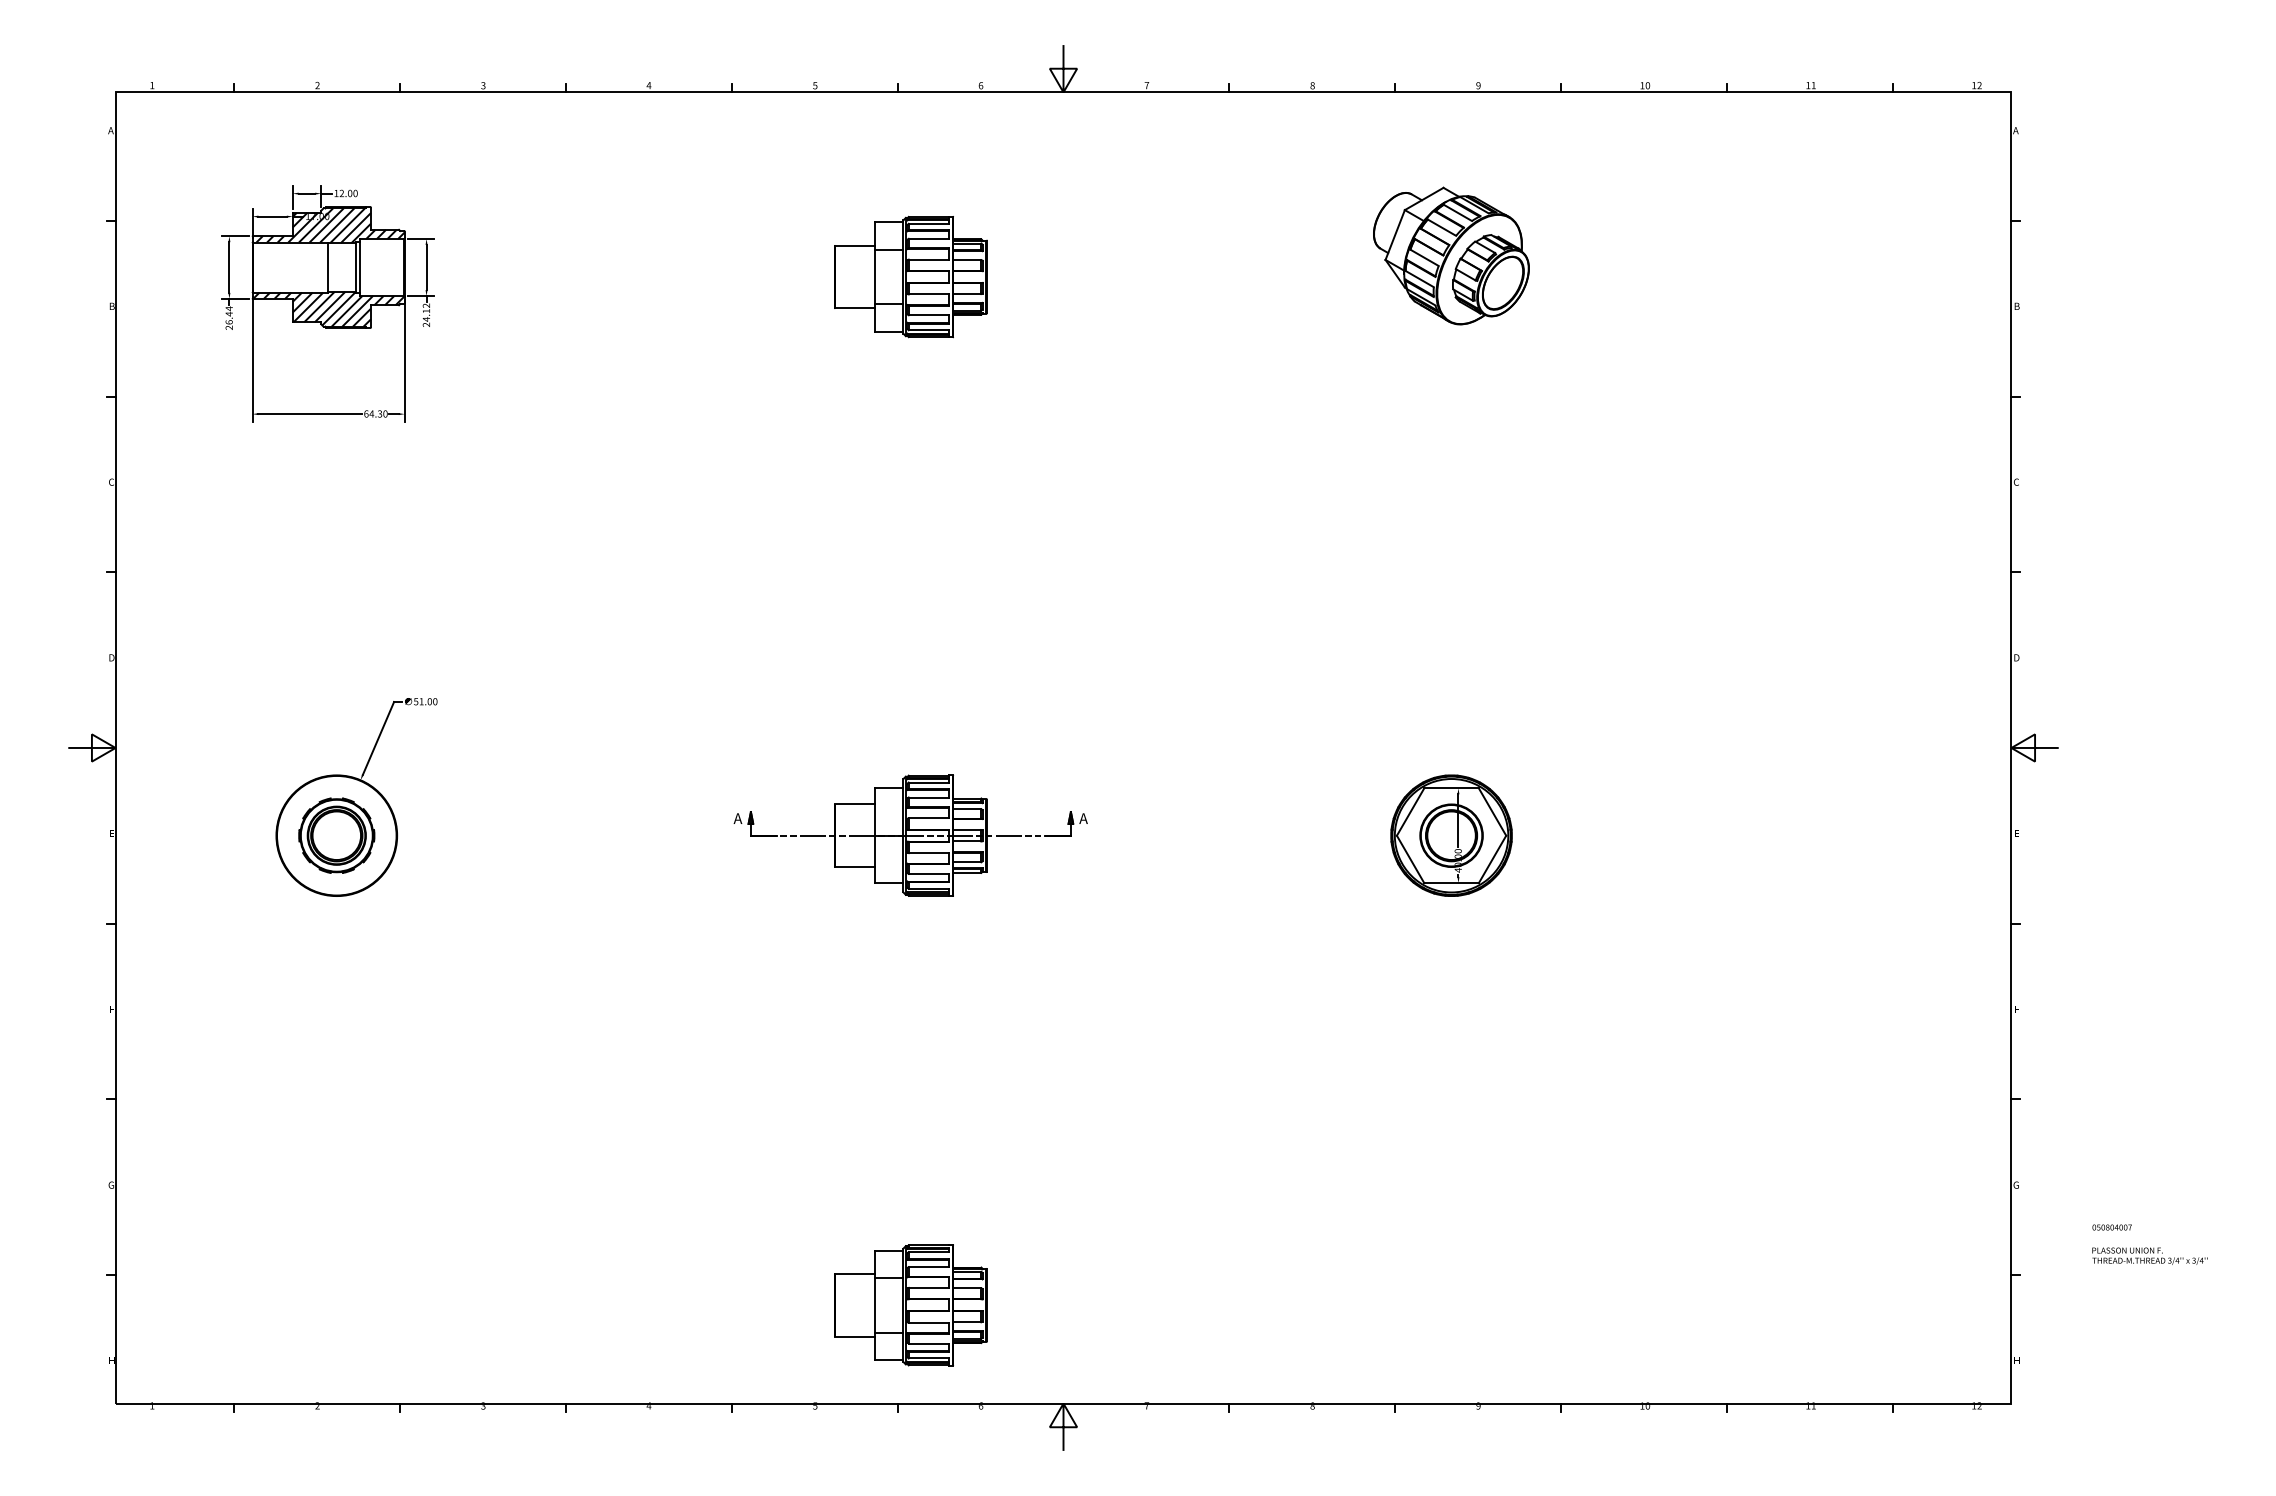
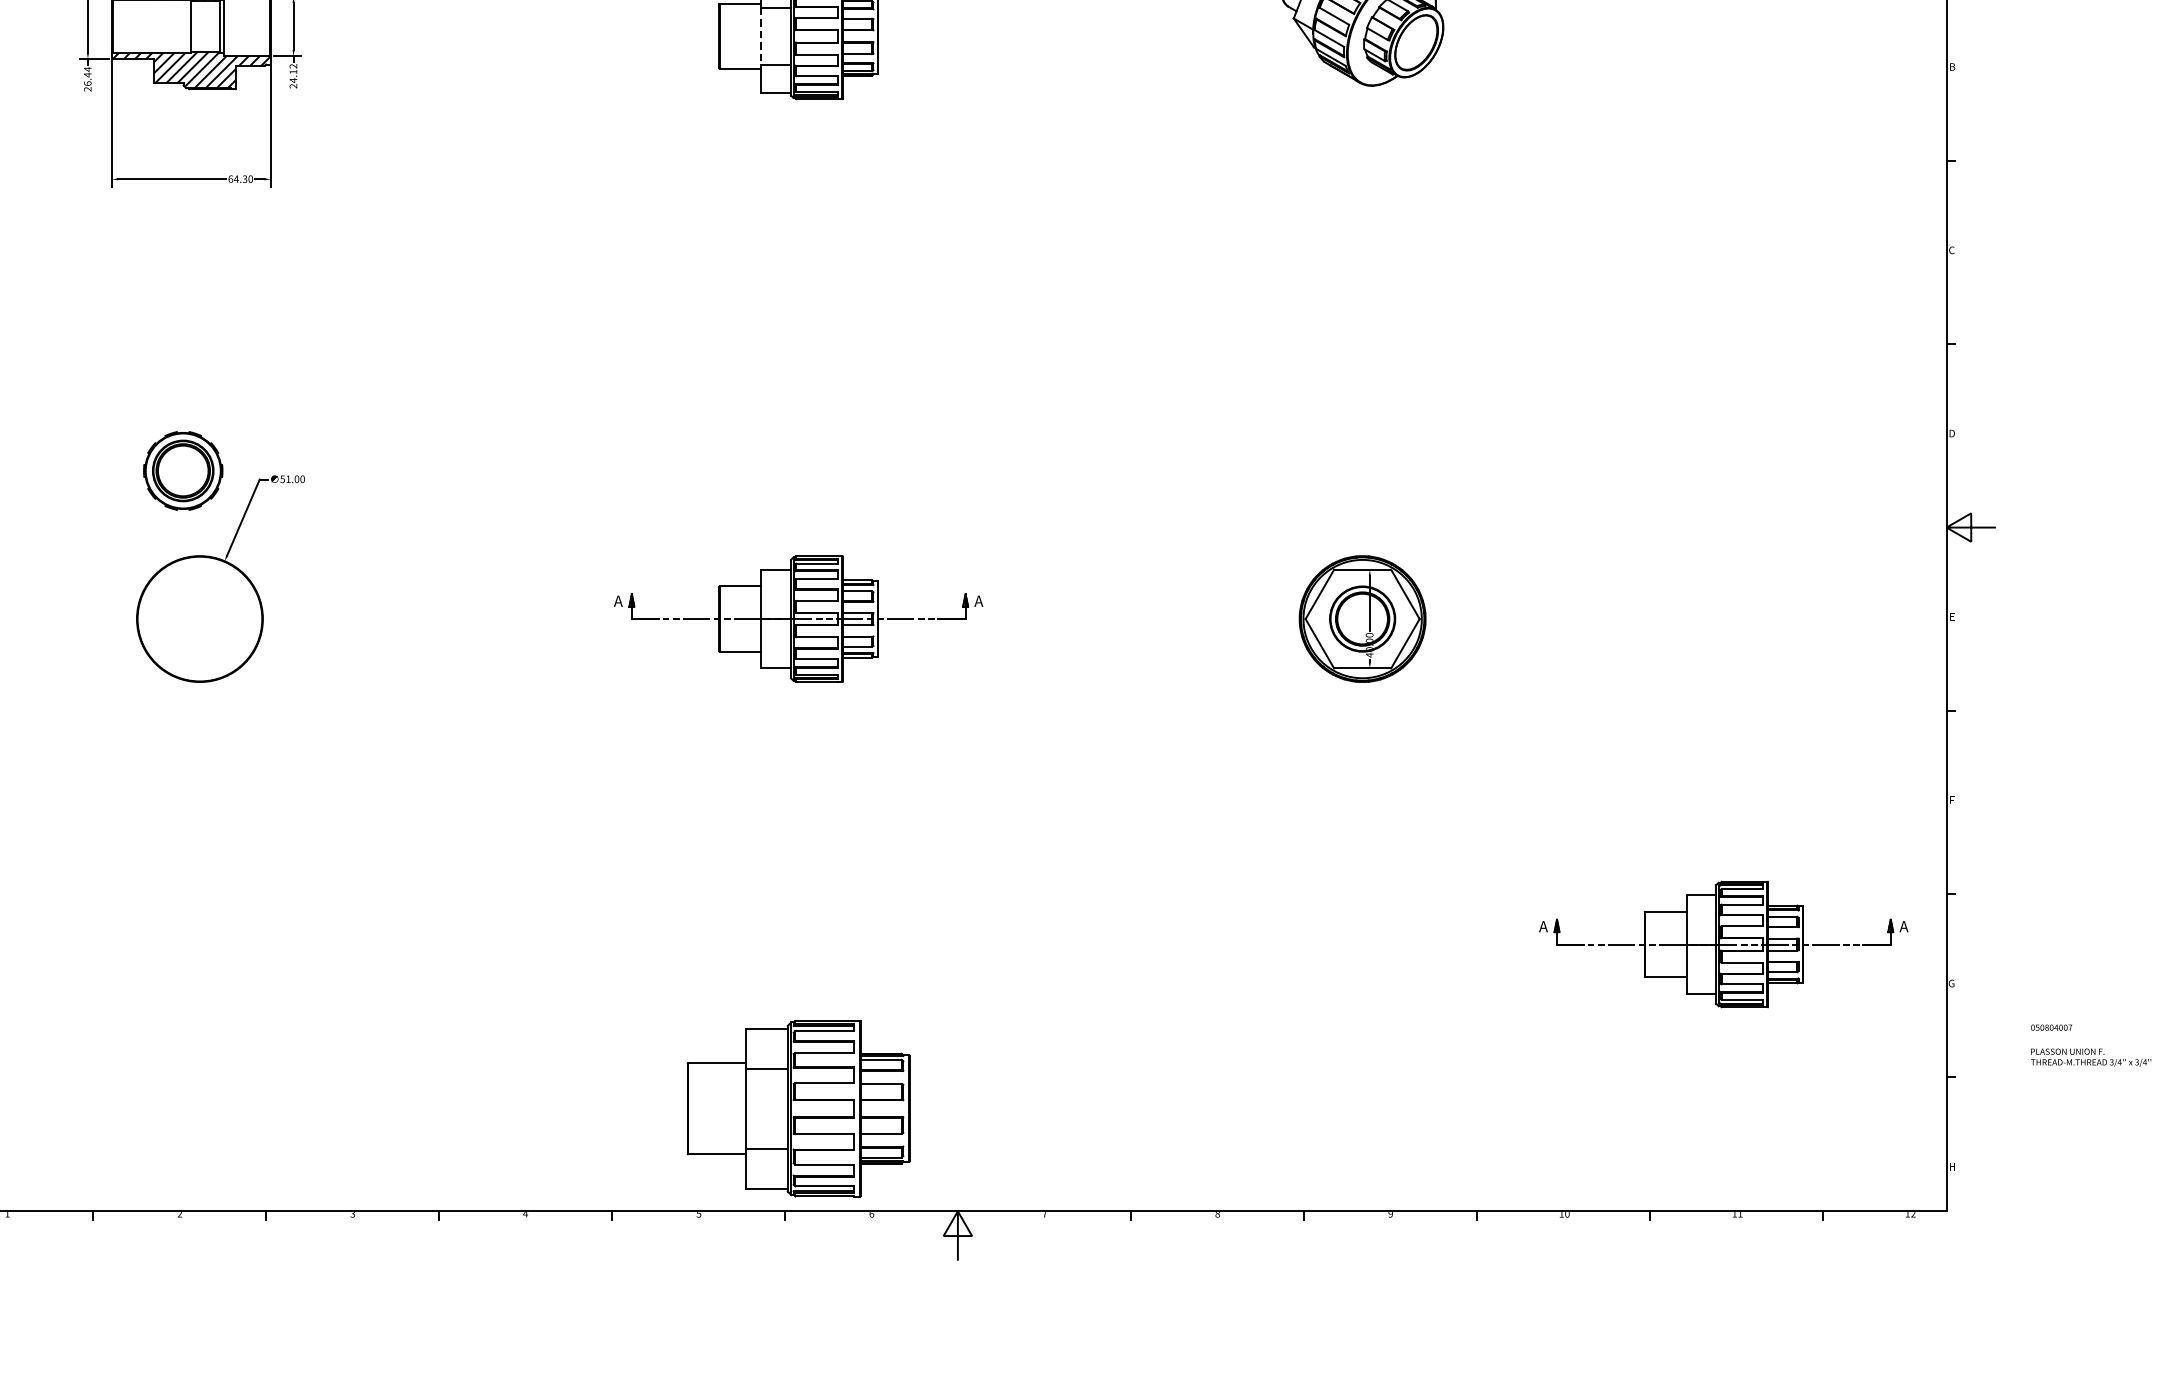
line: (875, 277) -> (761, 36), solid -> dashed
part: (336, 835) -> (182, 470), moved
part: (1797, 1147) -> (1723, 944), added
part: (910, 1305) -> (798, 1109), size x1.4

